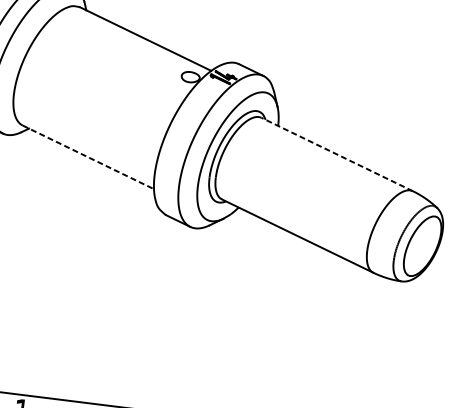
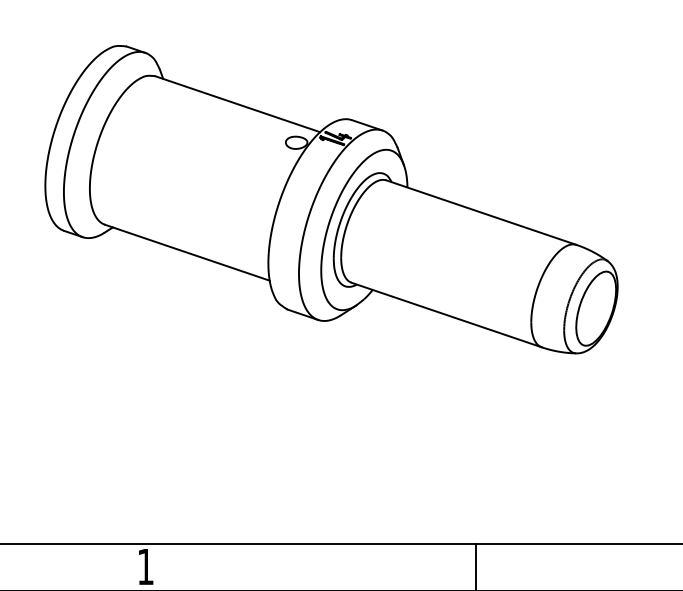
line: (336, 154) -> (480, 212), dashed -> solid
line: (88, 157) -> (187, 252), dashed -> solid

